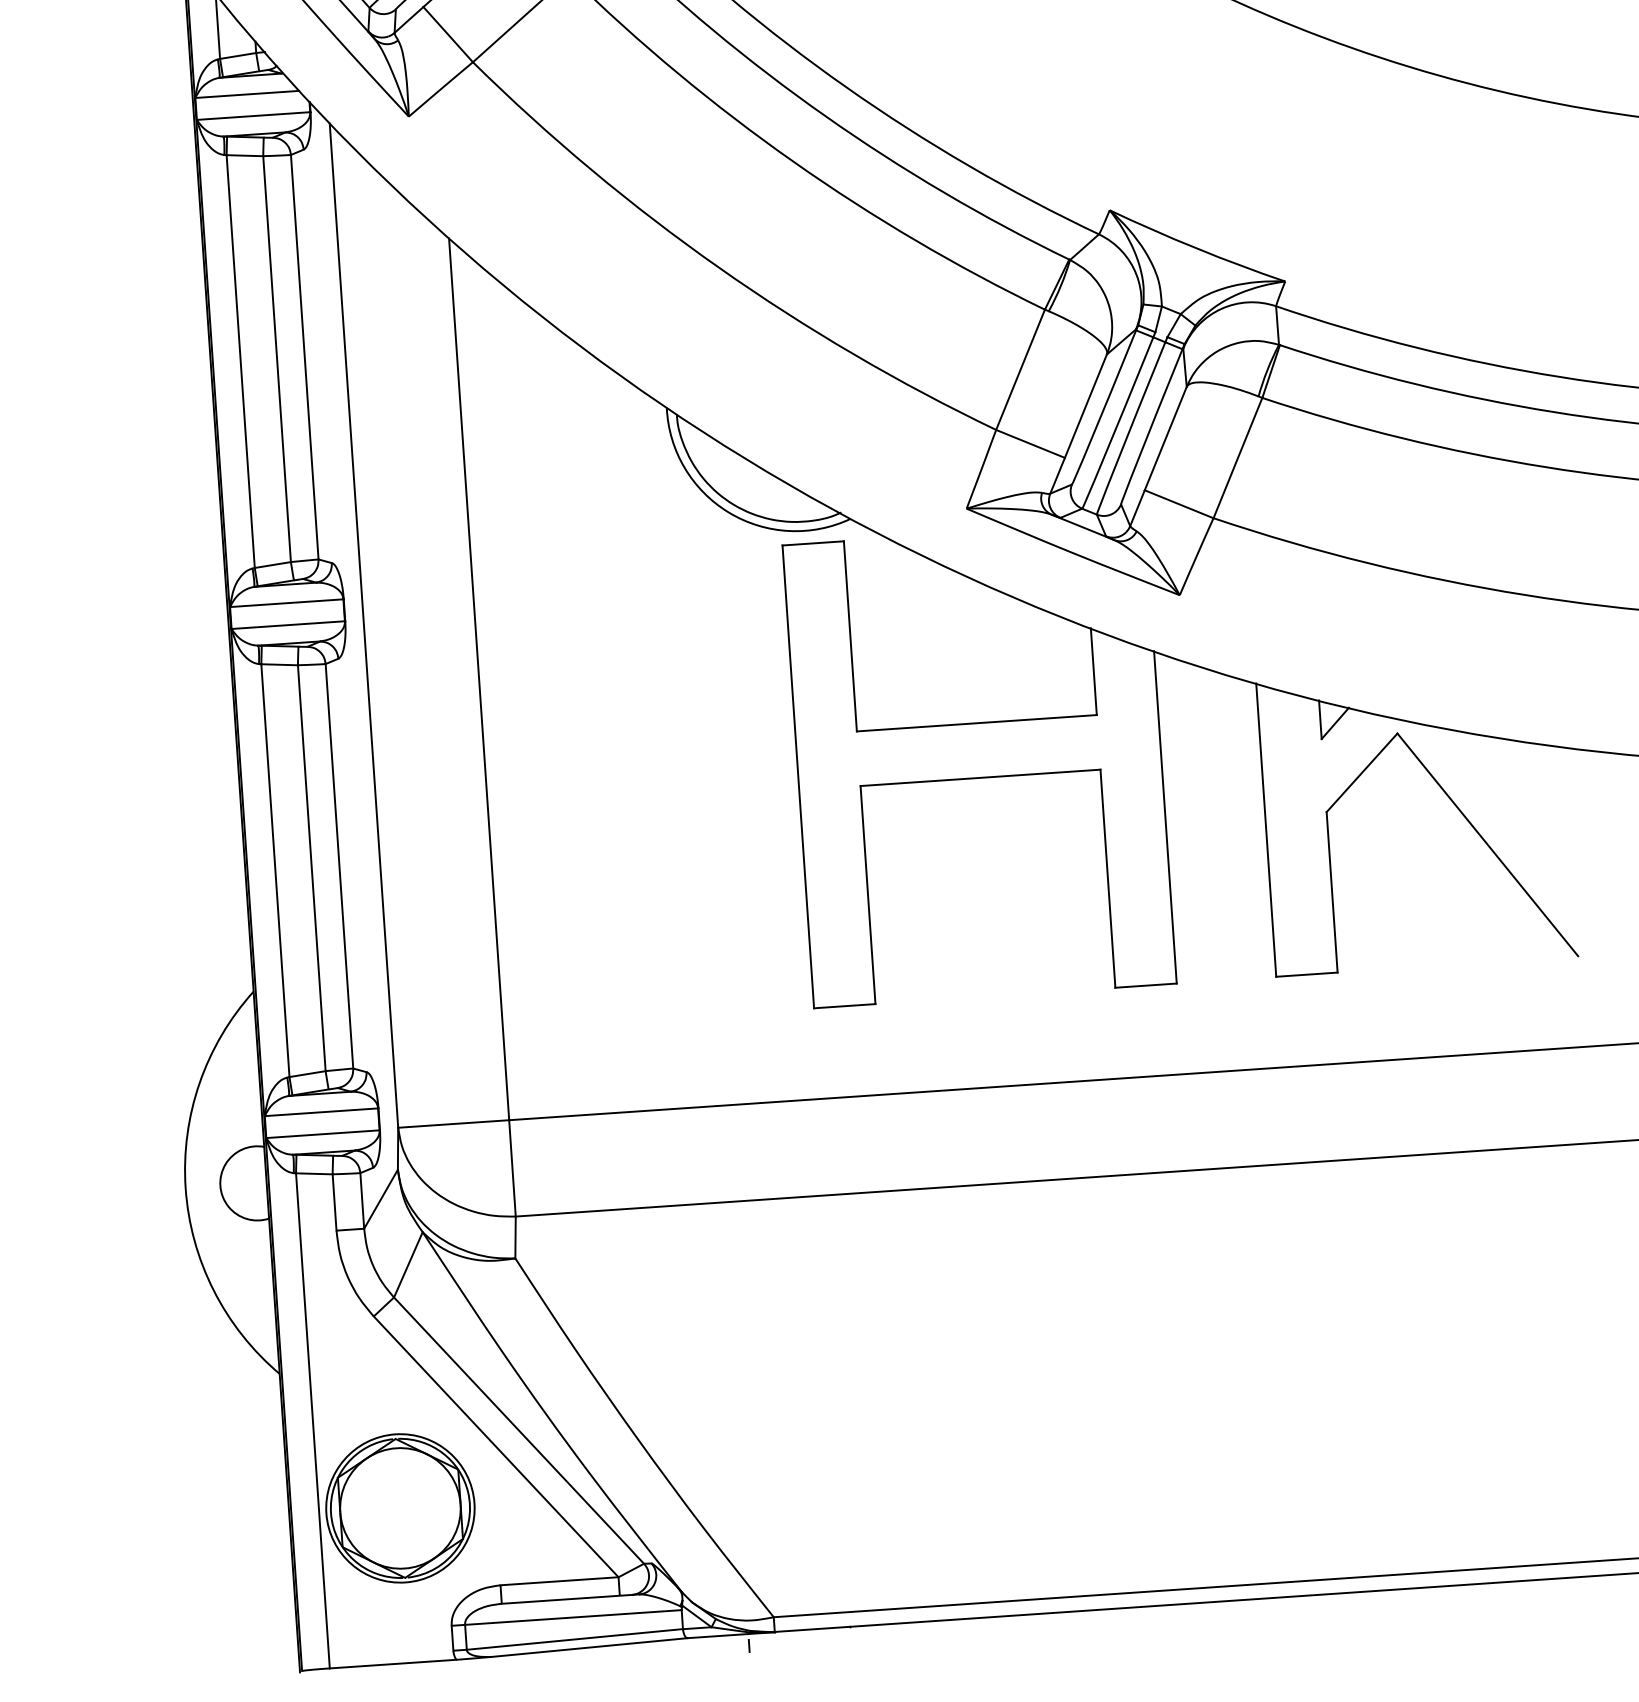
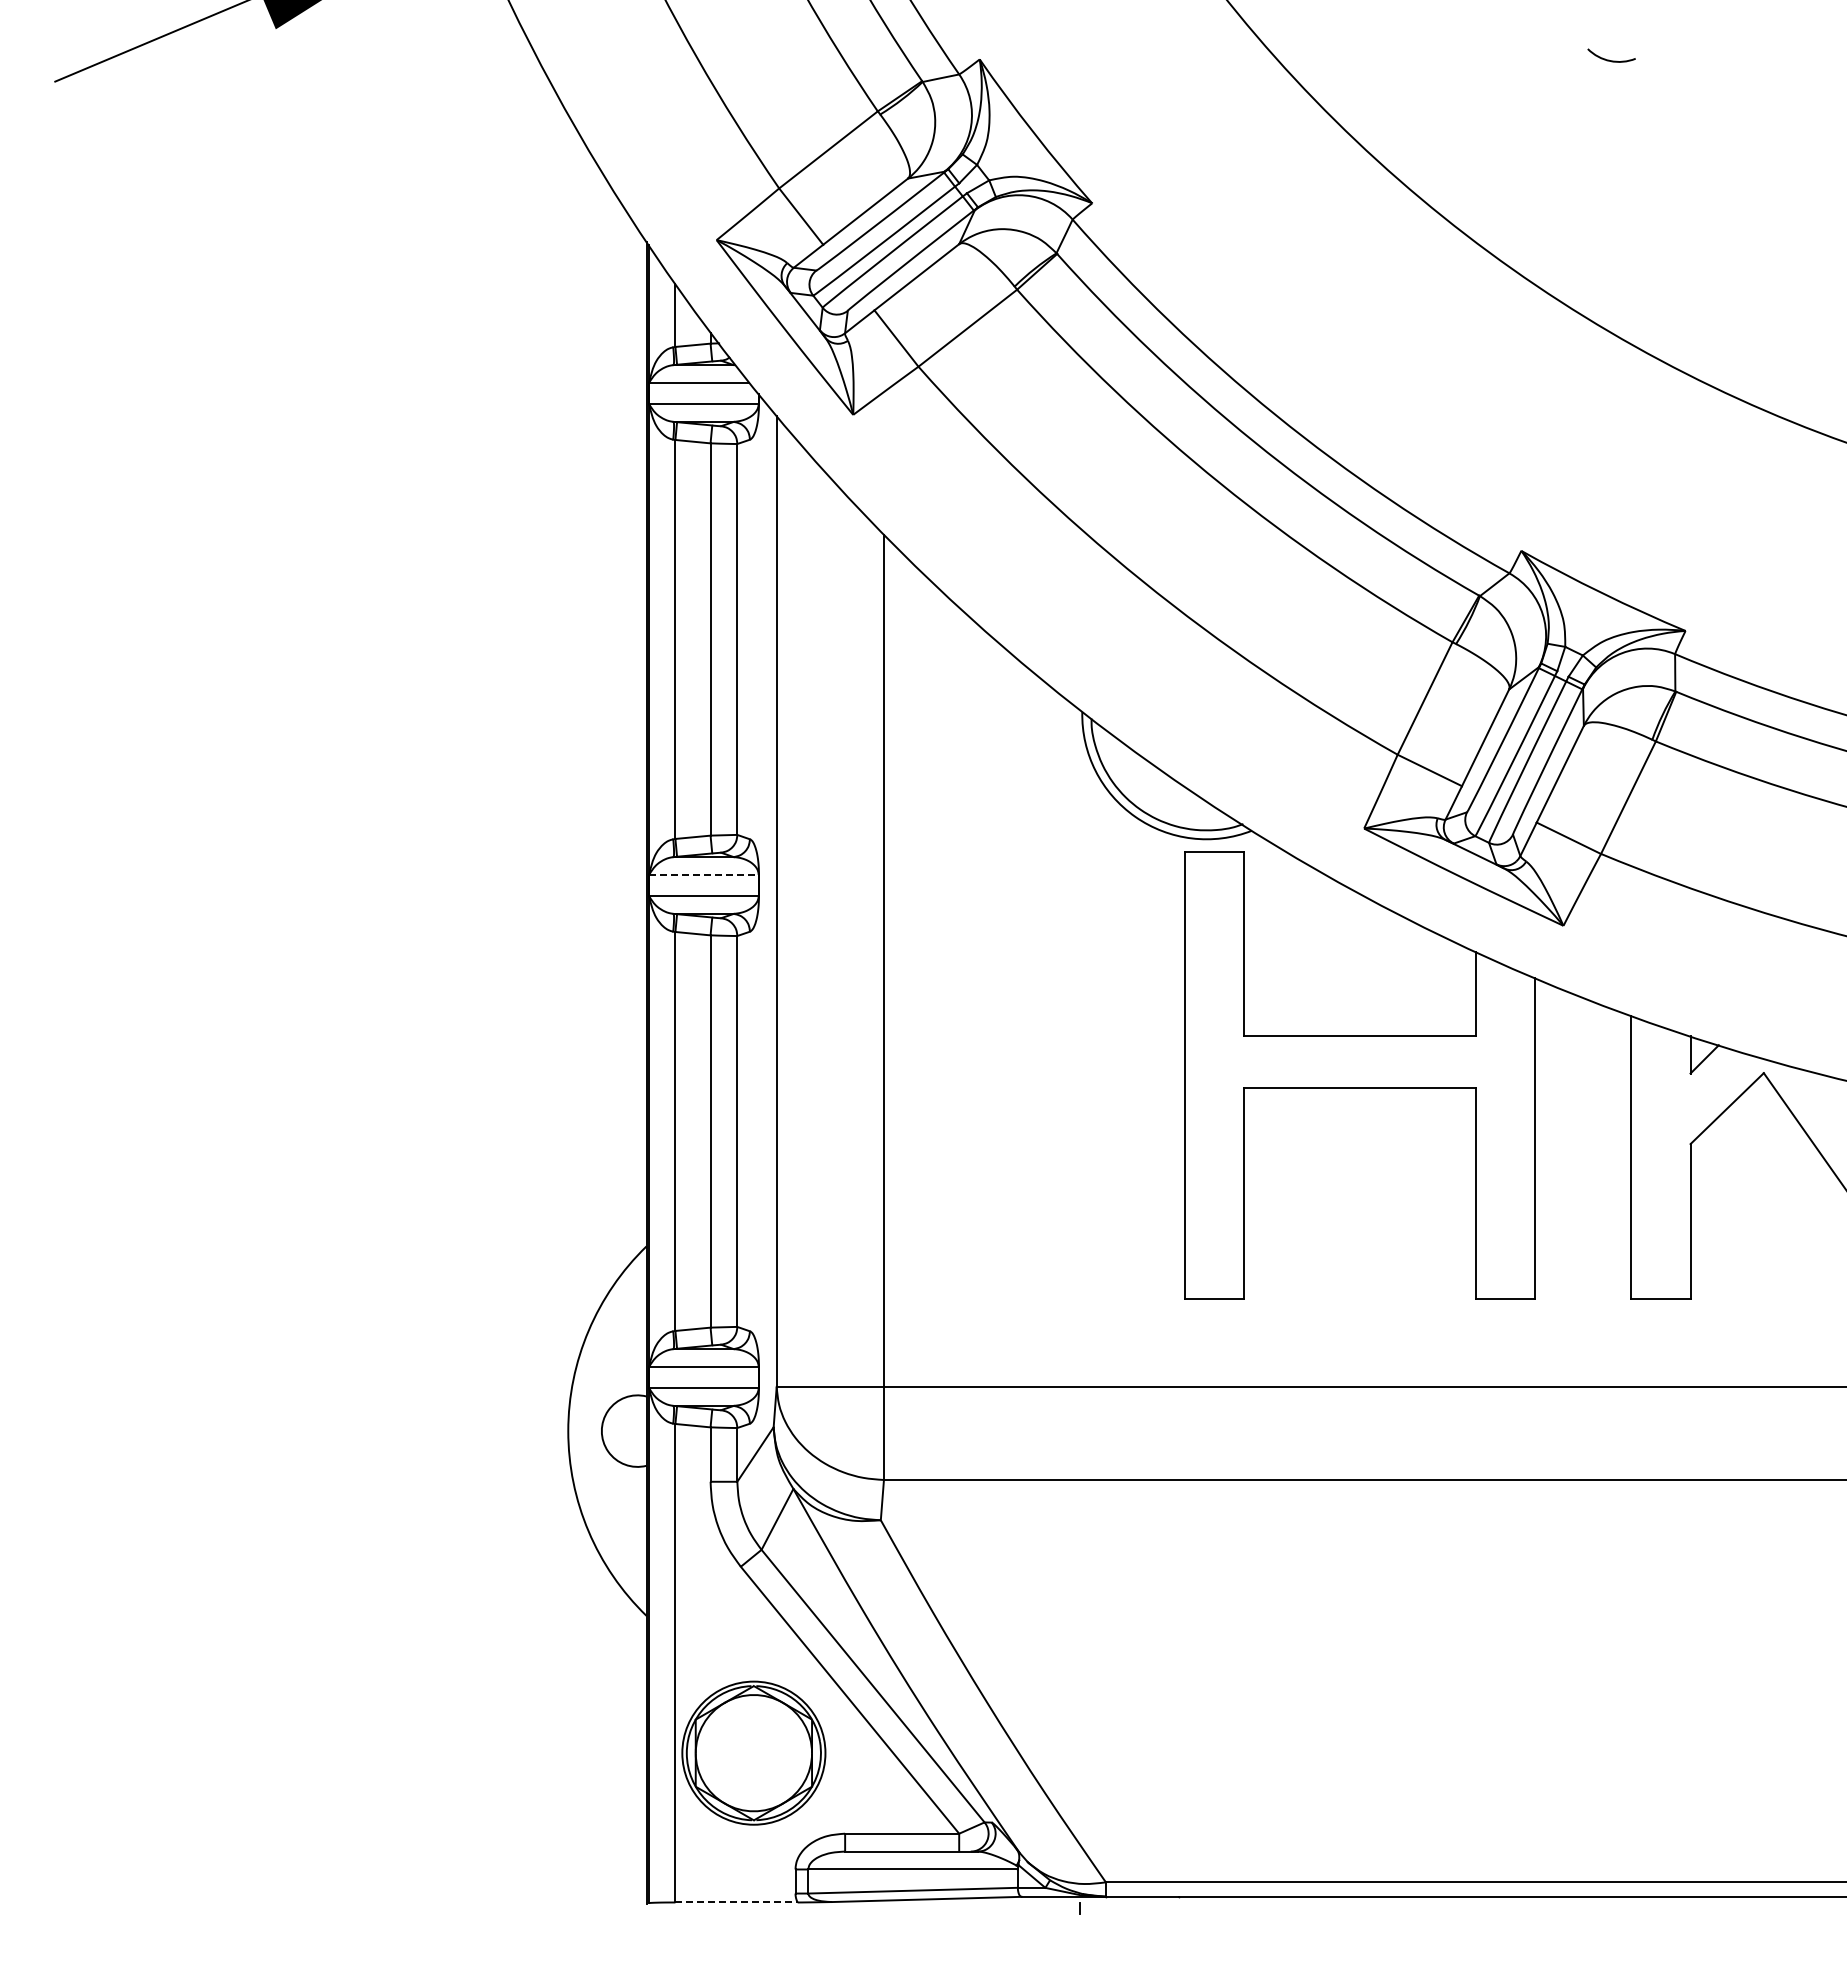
line: (286, 602) -> (703, 874), solid -> dashed
line: (394, 1664) -> (737, 1902), solid -> dashed

